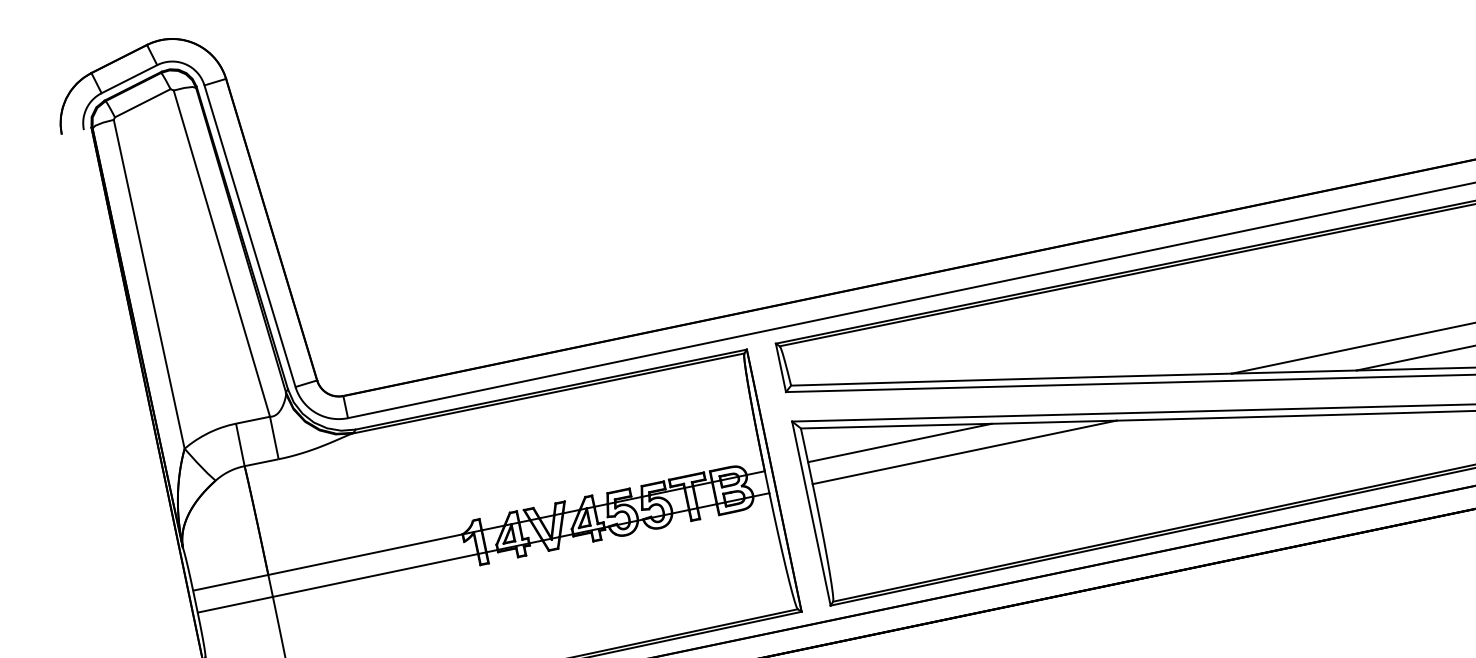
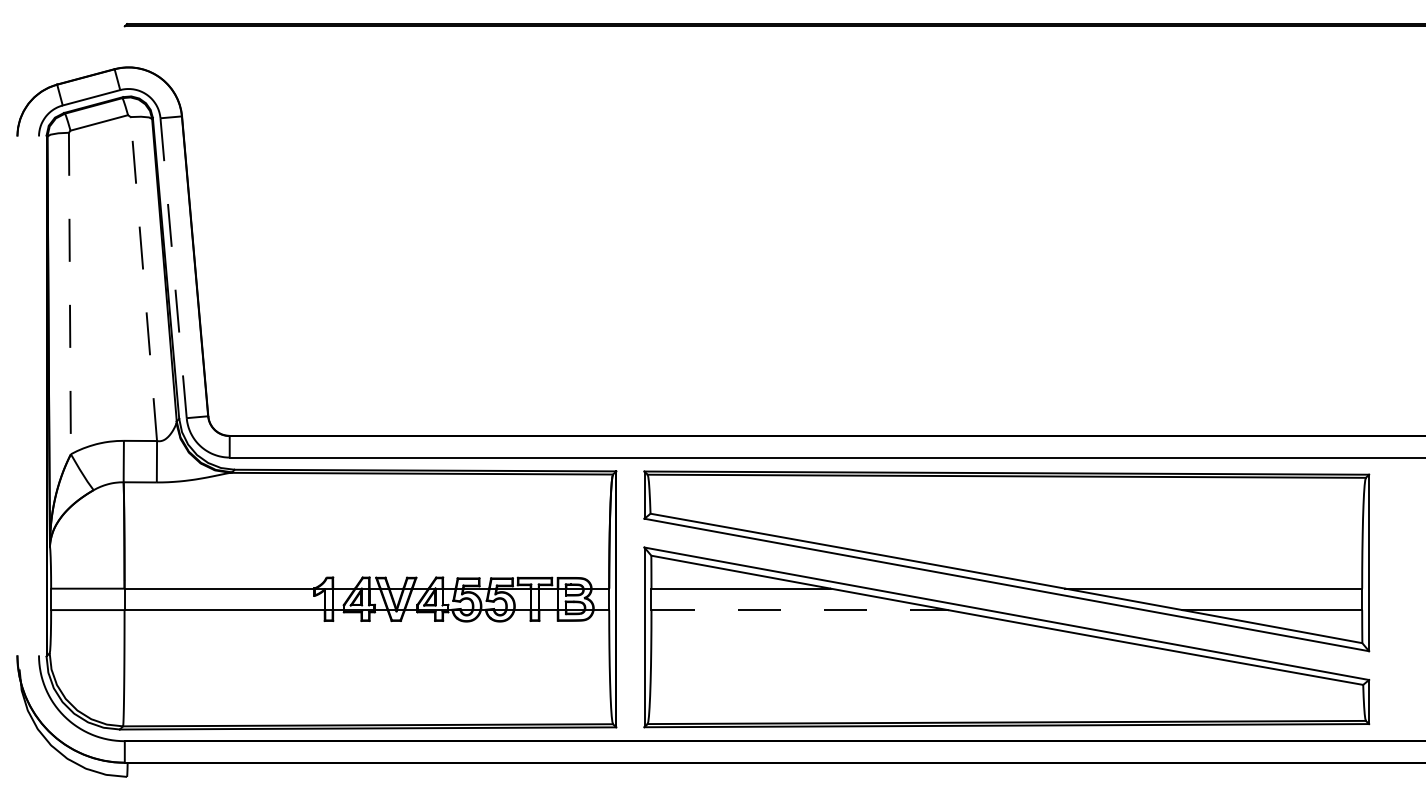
line: (249, 236) -> (173, 268), solid -> dashed
line: (221, 254) -> (143, 279), solid -> dashed
line: (148, 284) -> (69, 293), solid -> dashed
line: (965, 452) -> (800, 610), solid -> dashed

